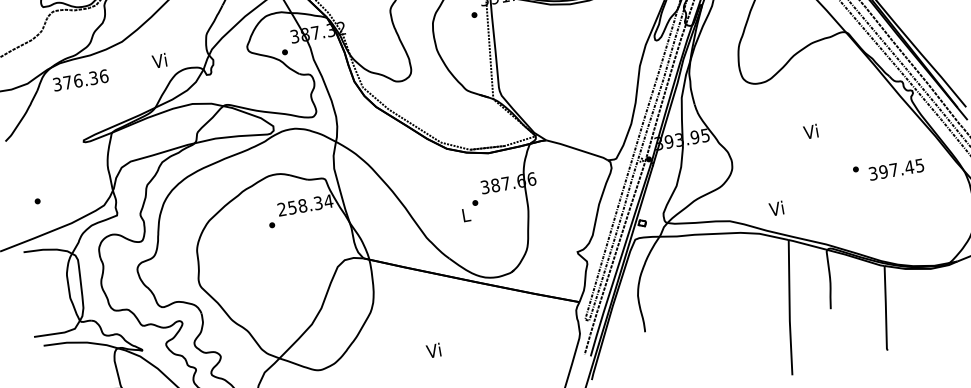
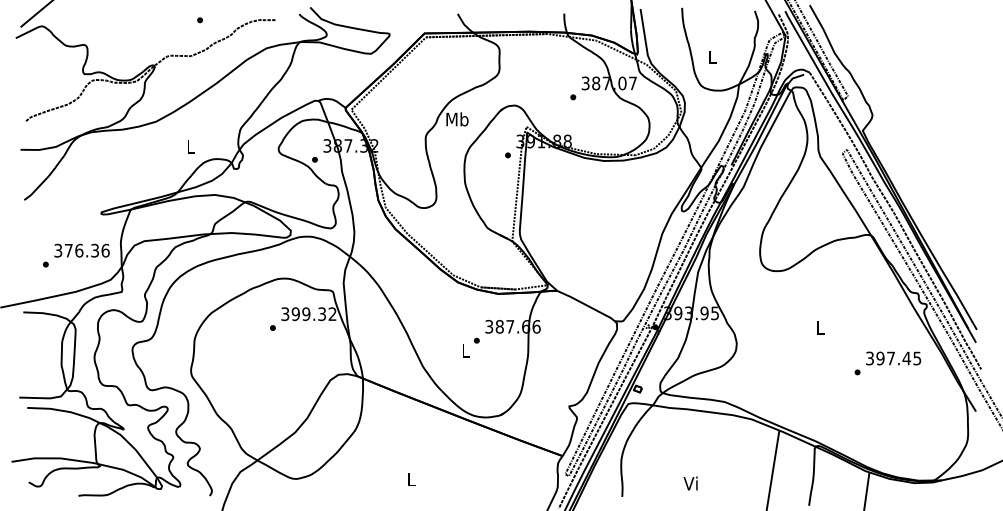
text: (159, 60) -> (189, 146), Vi -> L
text: (80, 80) -> (81, 250), moved
text: (810, 131) -> (819, 327), Vi -> L
text: (896, 169) -> (893, 358), moved
text: (304, 205) -> (308, 314), 258.34 -> 399.32
text: (776, 208) -> (690, 483), moved
text: (433, 350) -> (410, 478), Vi -> L

